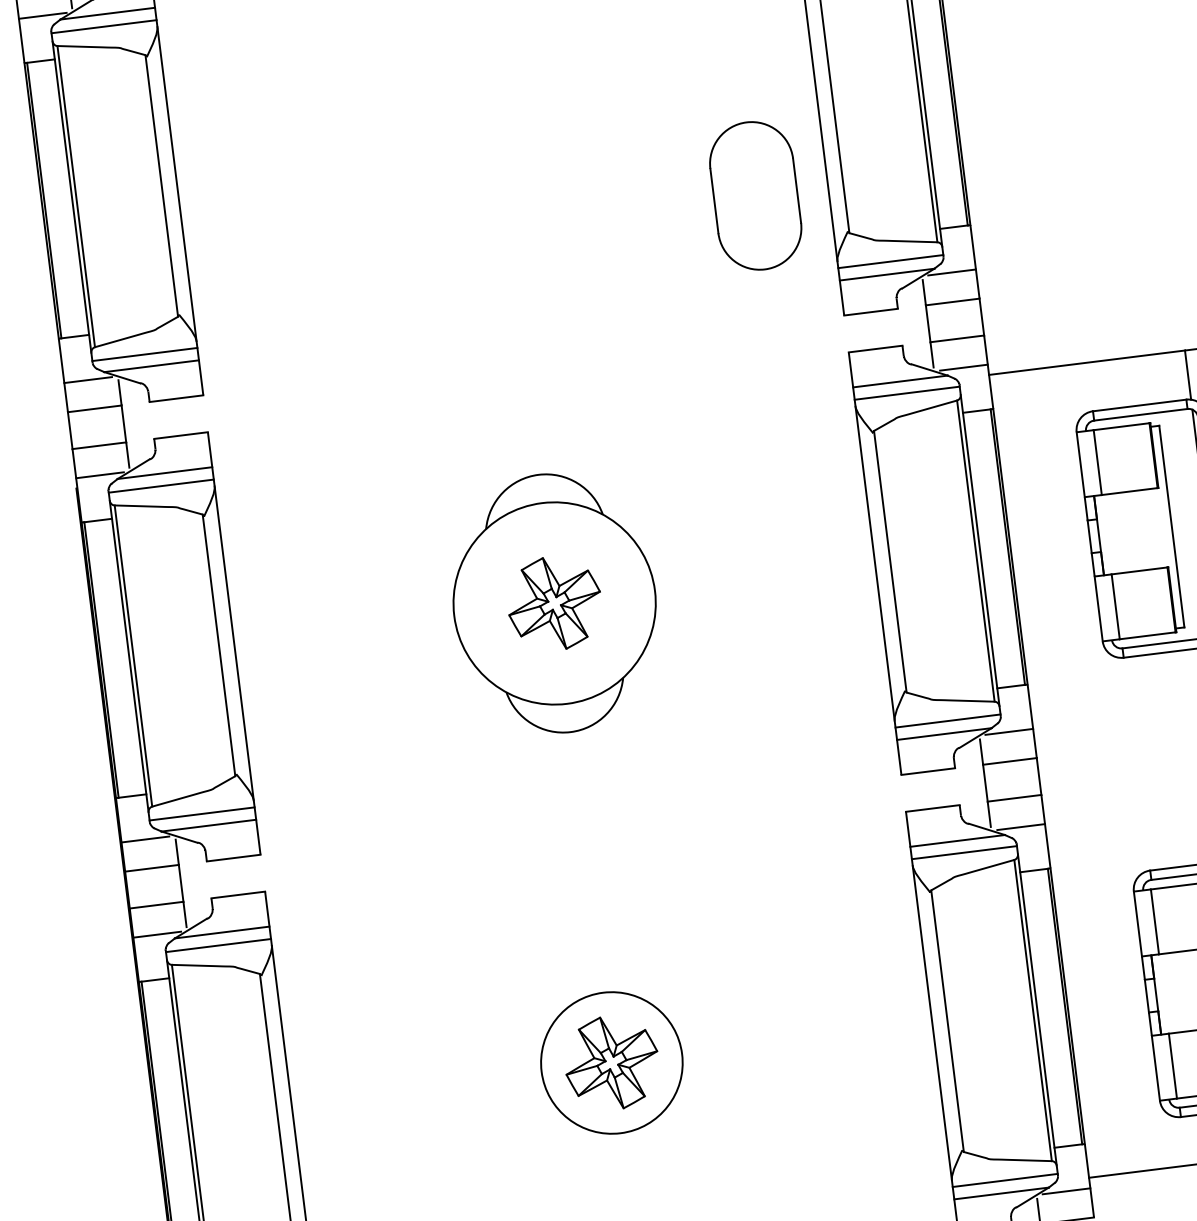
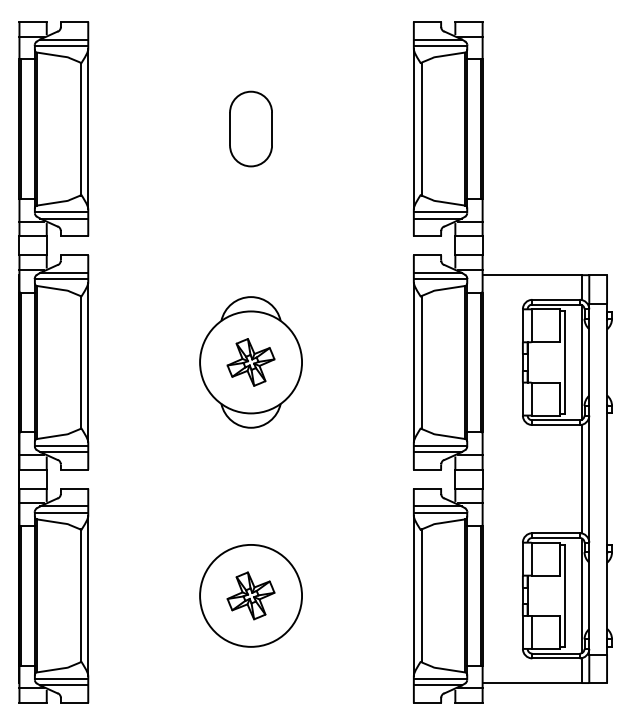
part: (754, 194) -> (250, 128), moved
circle: (612, 1062) -> (251, 595), size x1.43

